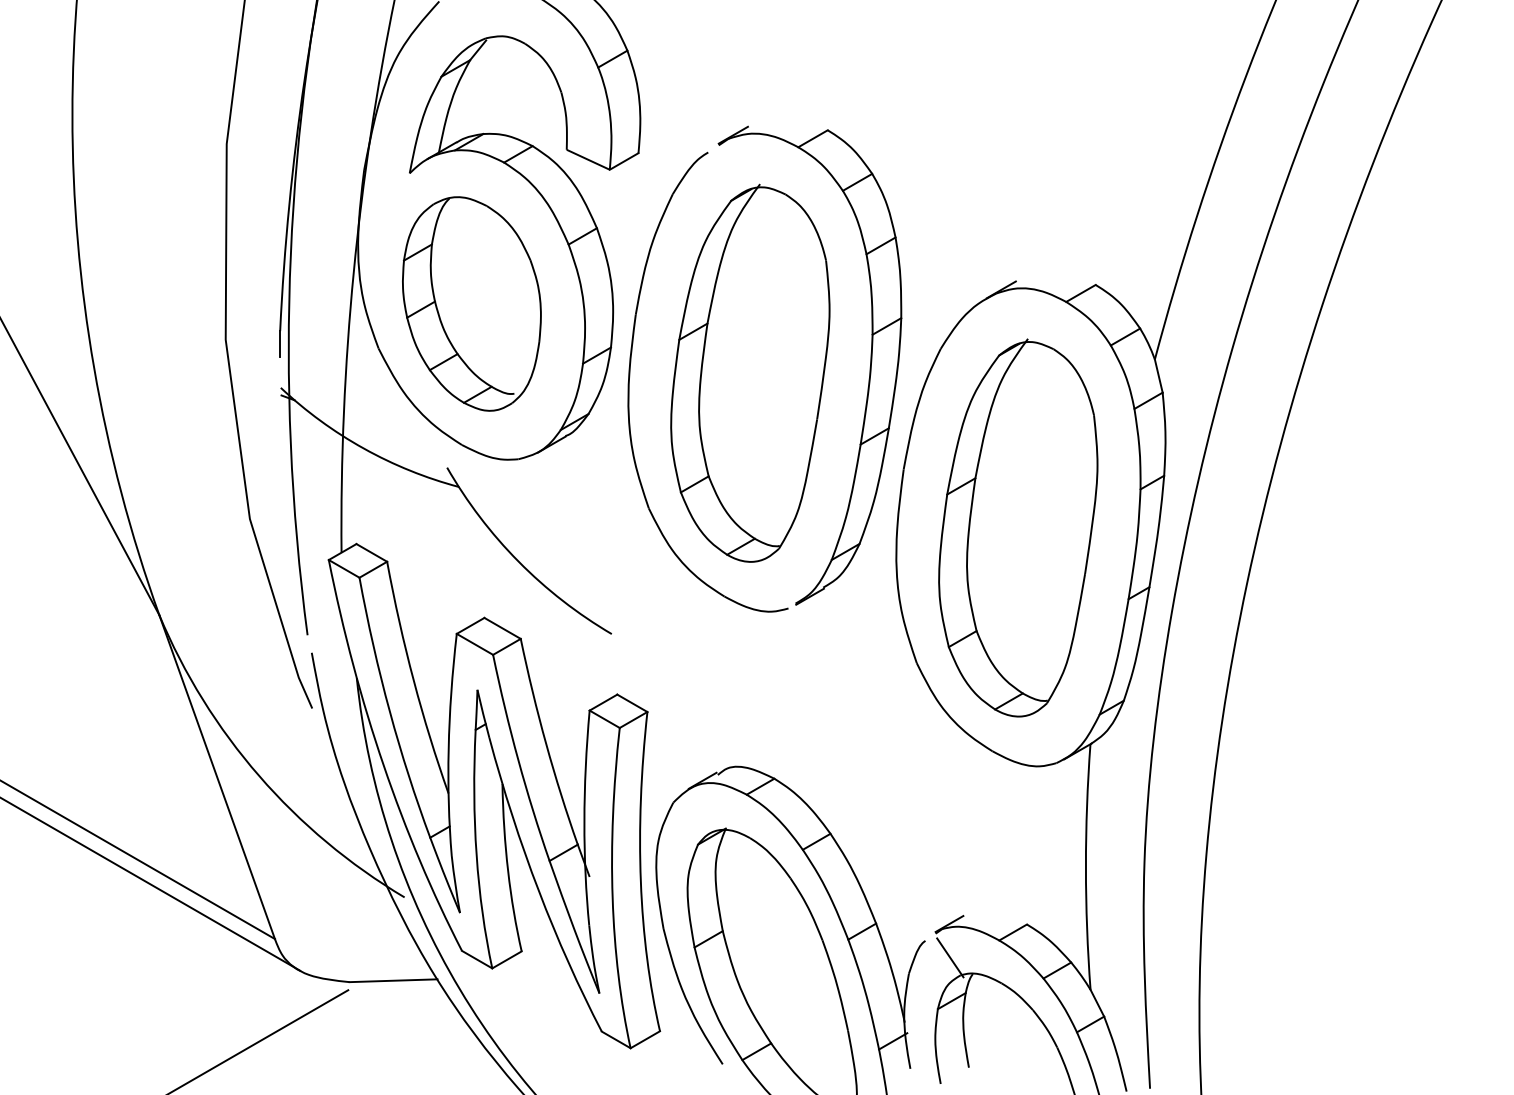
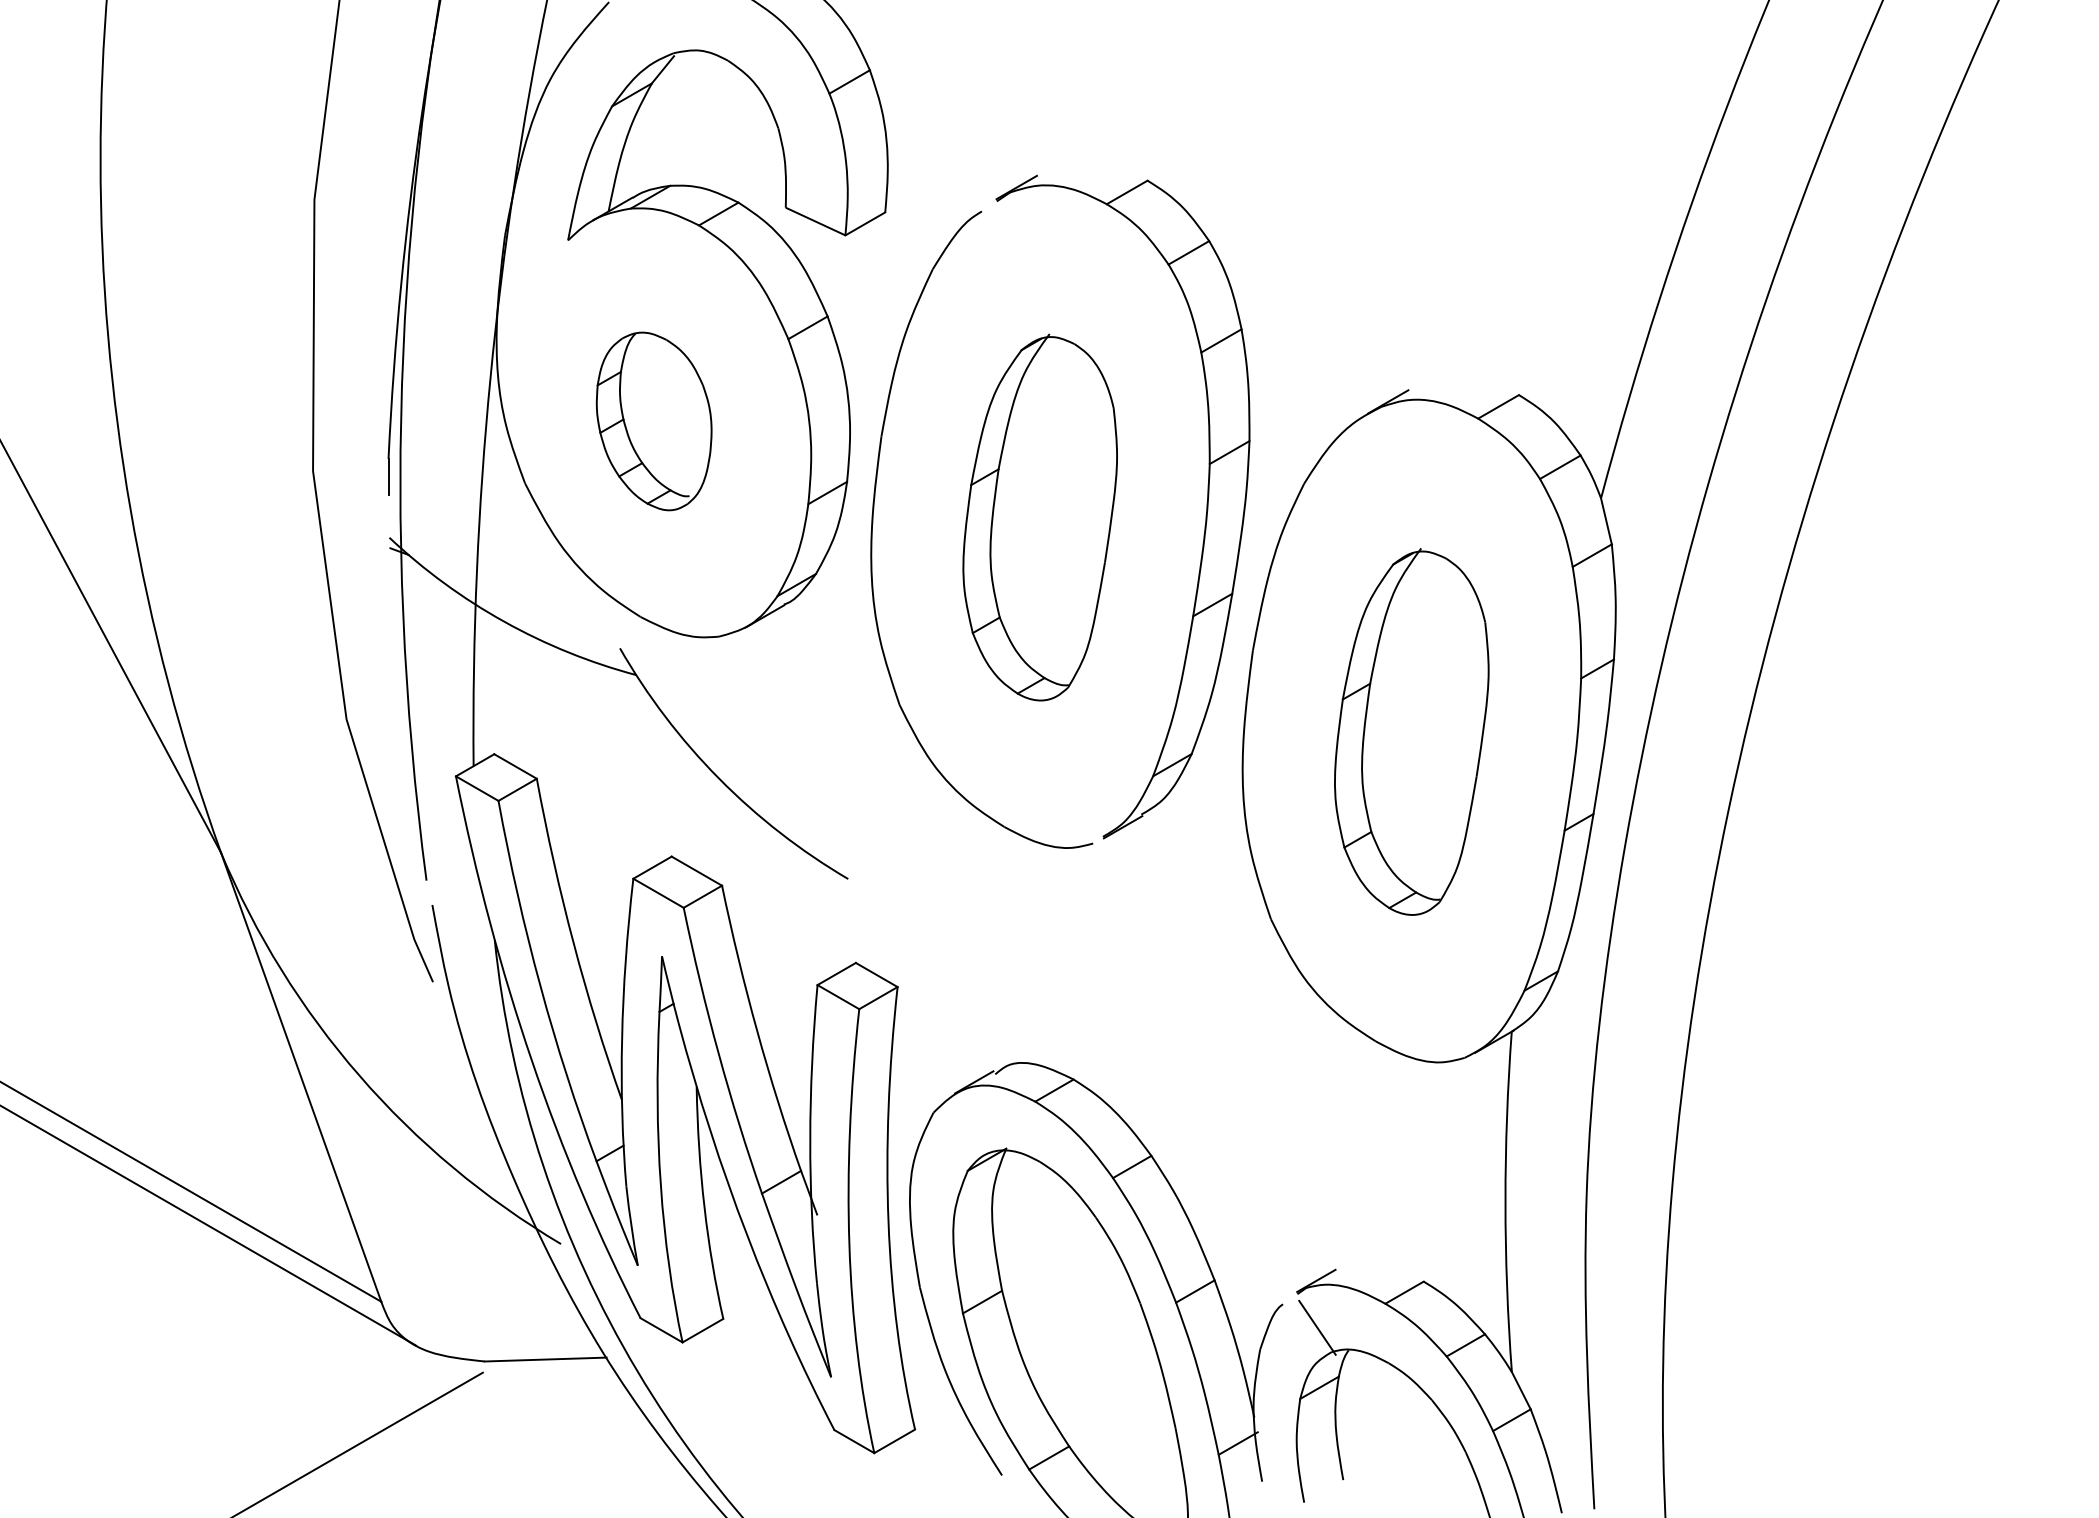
part: (471, 304) -> (653, 421), size x0.6
part: (749, 373) -> (1039, 517), size x0.7
part: (1018, 527) -> (1411, 731), size x0.7

